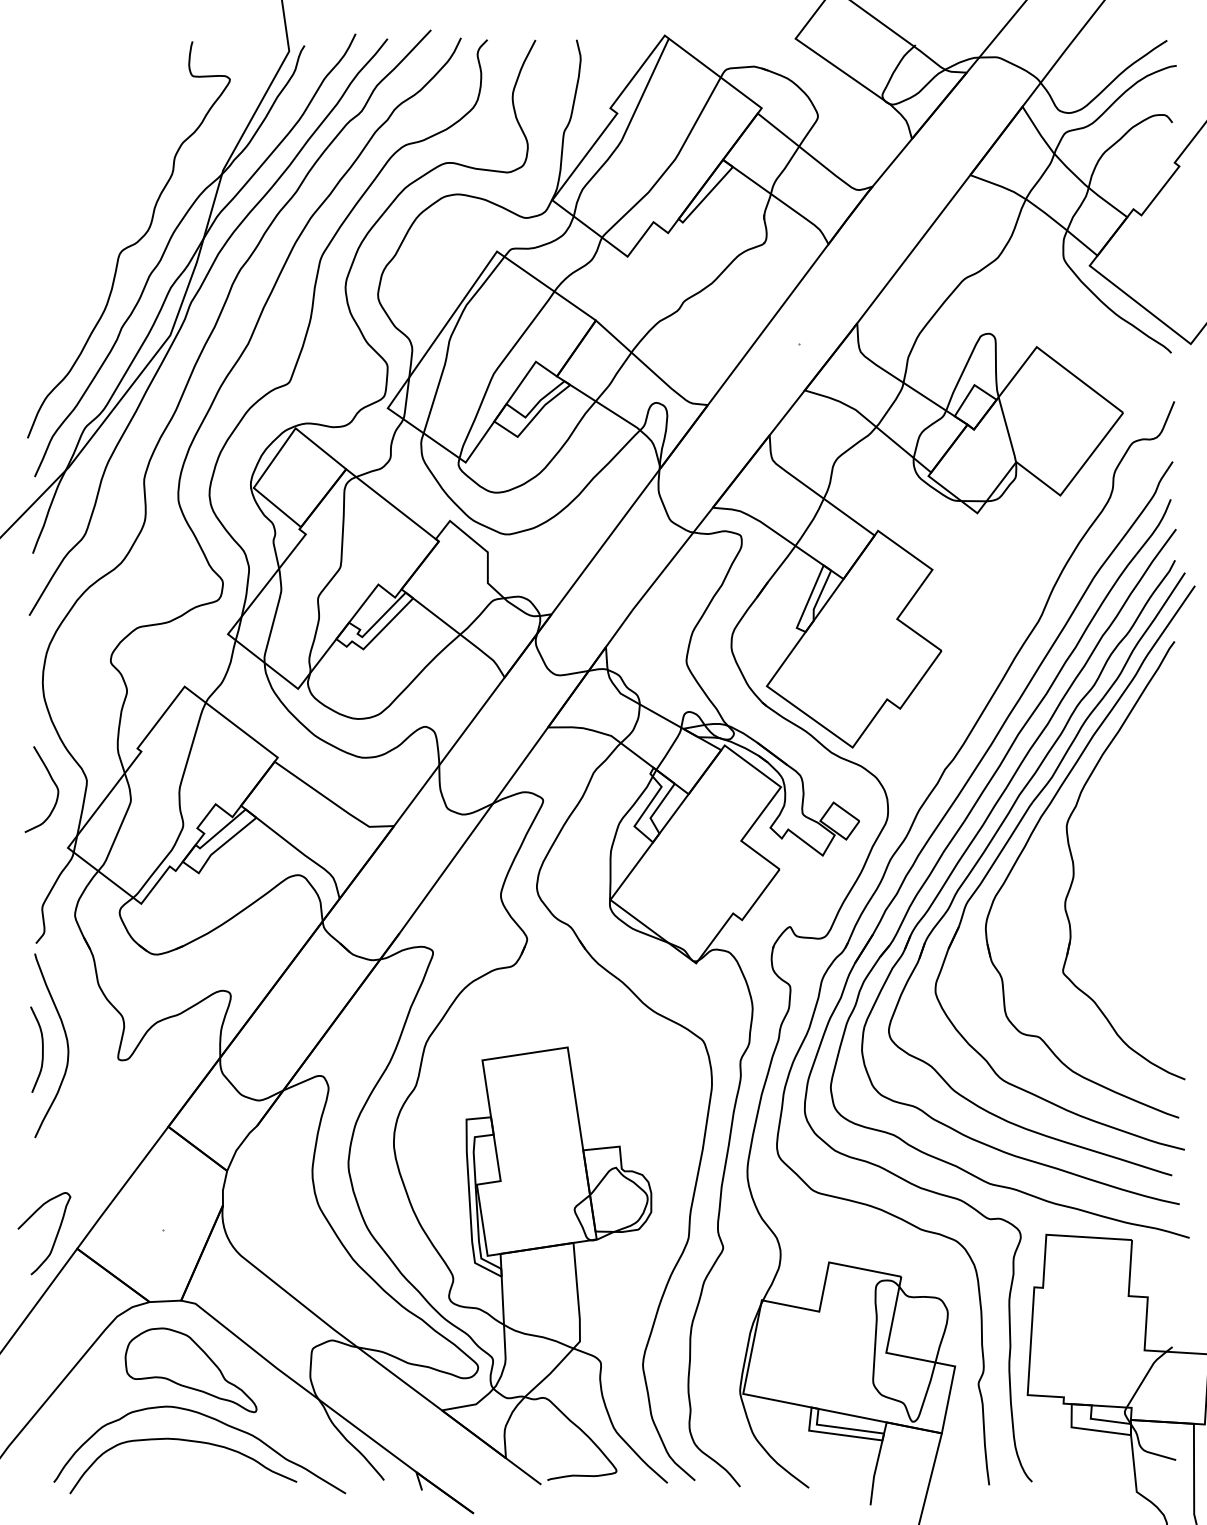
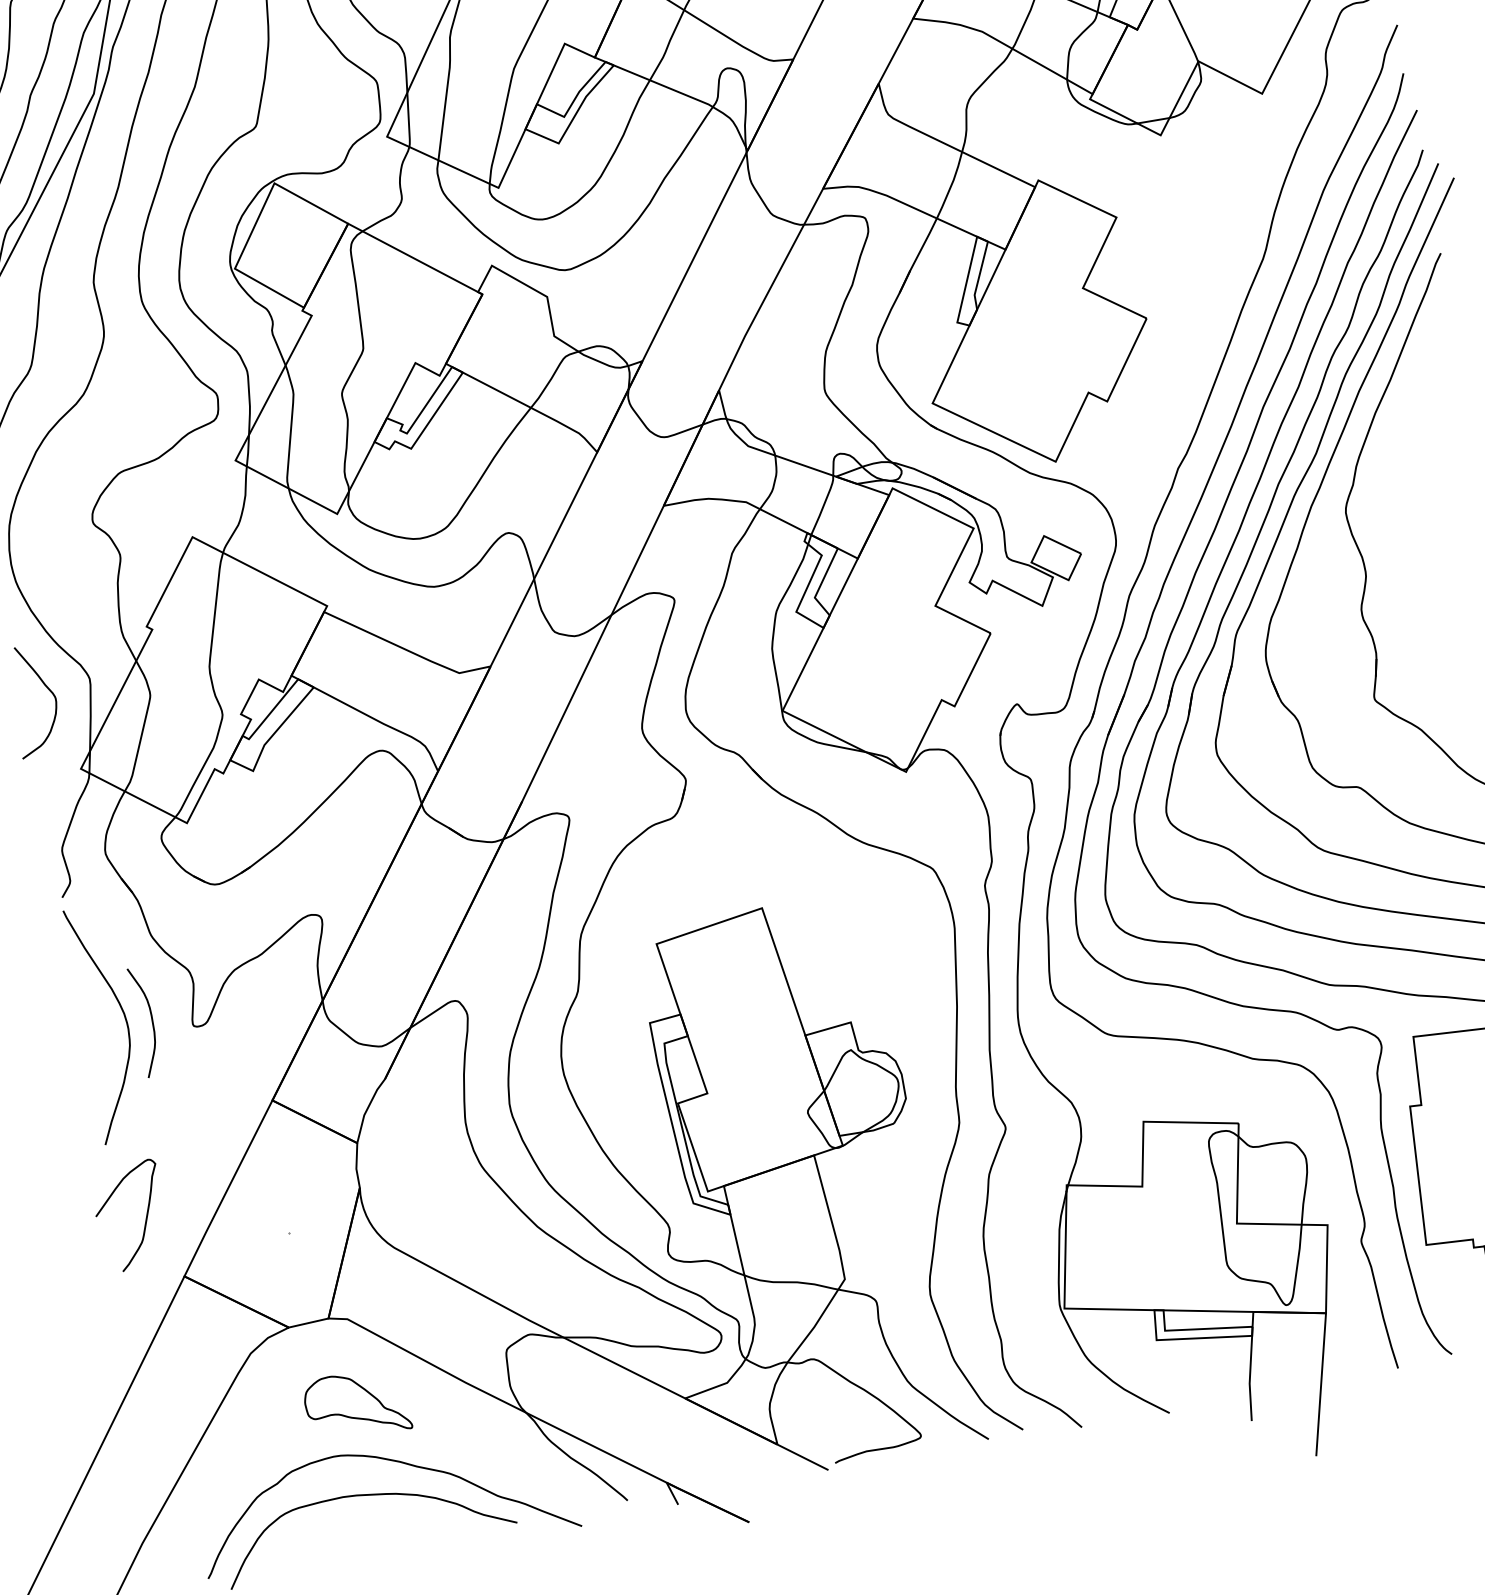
curve: (42, 1049) -> (151, 1020), moved
curve: (55, 1236) -> (145, 1217), moved
part: (190, 1370) -> (356, 1405), size x0.6

